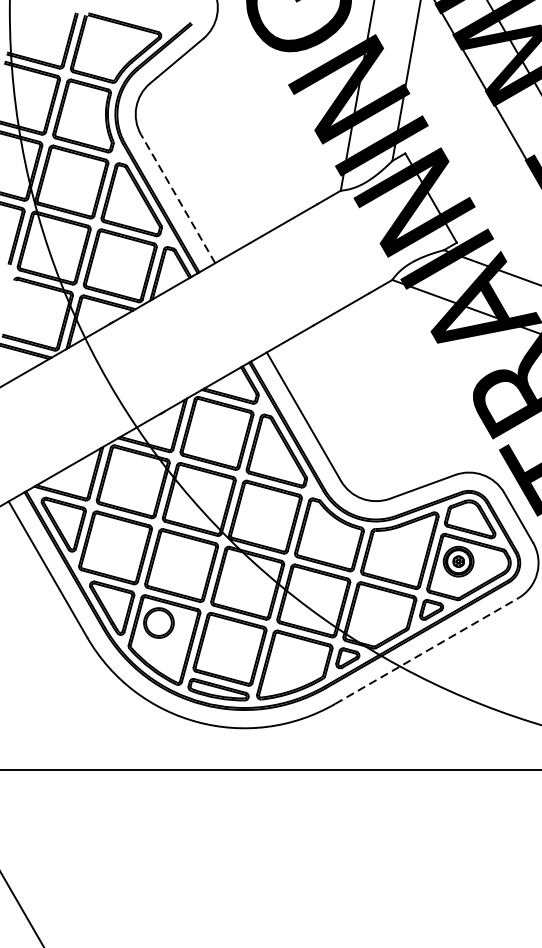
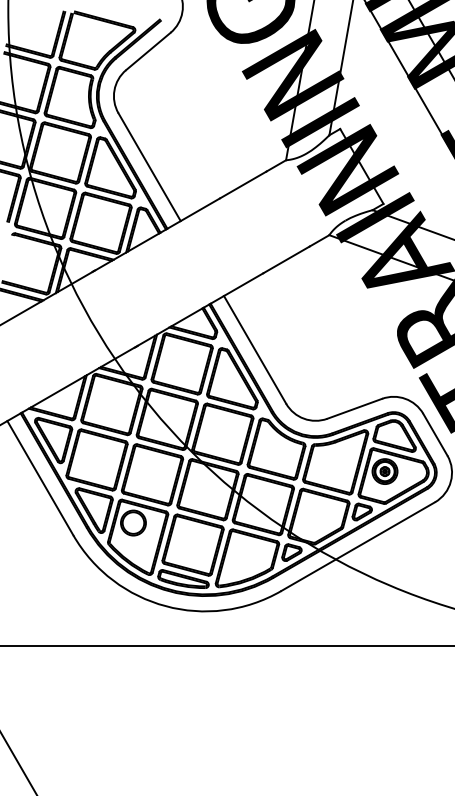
line: (178, 198) -> (149, 166), dashed -> solid
line: (427, 650) -> (358, 546), dashed -> solid

